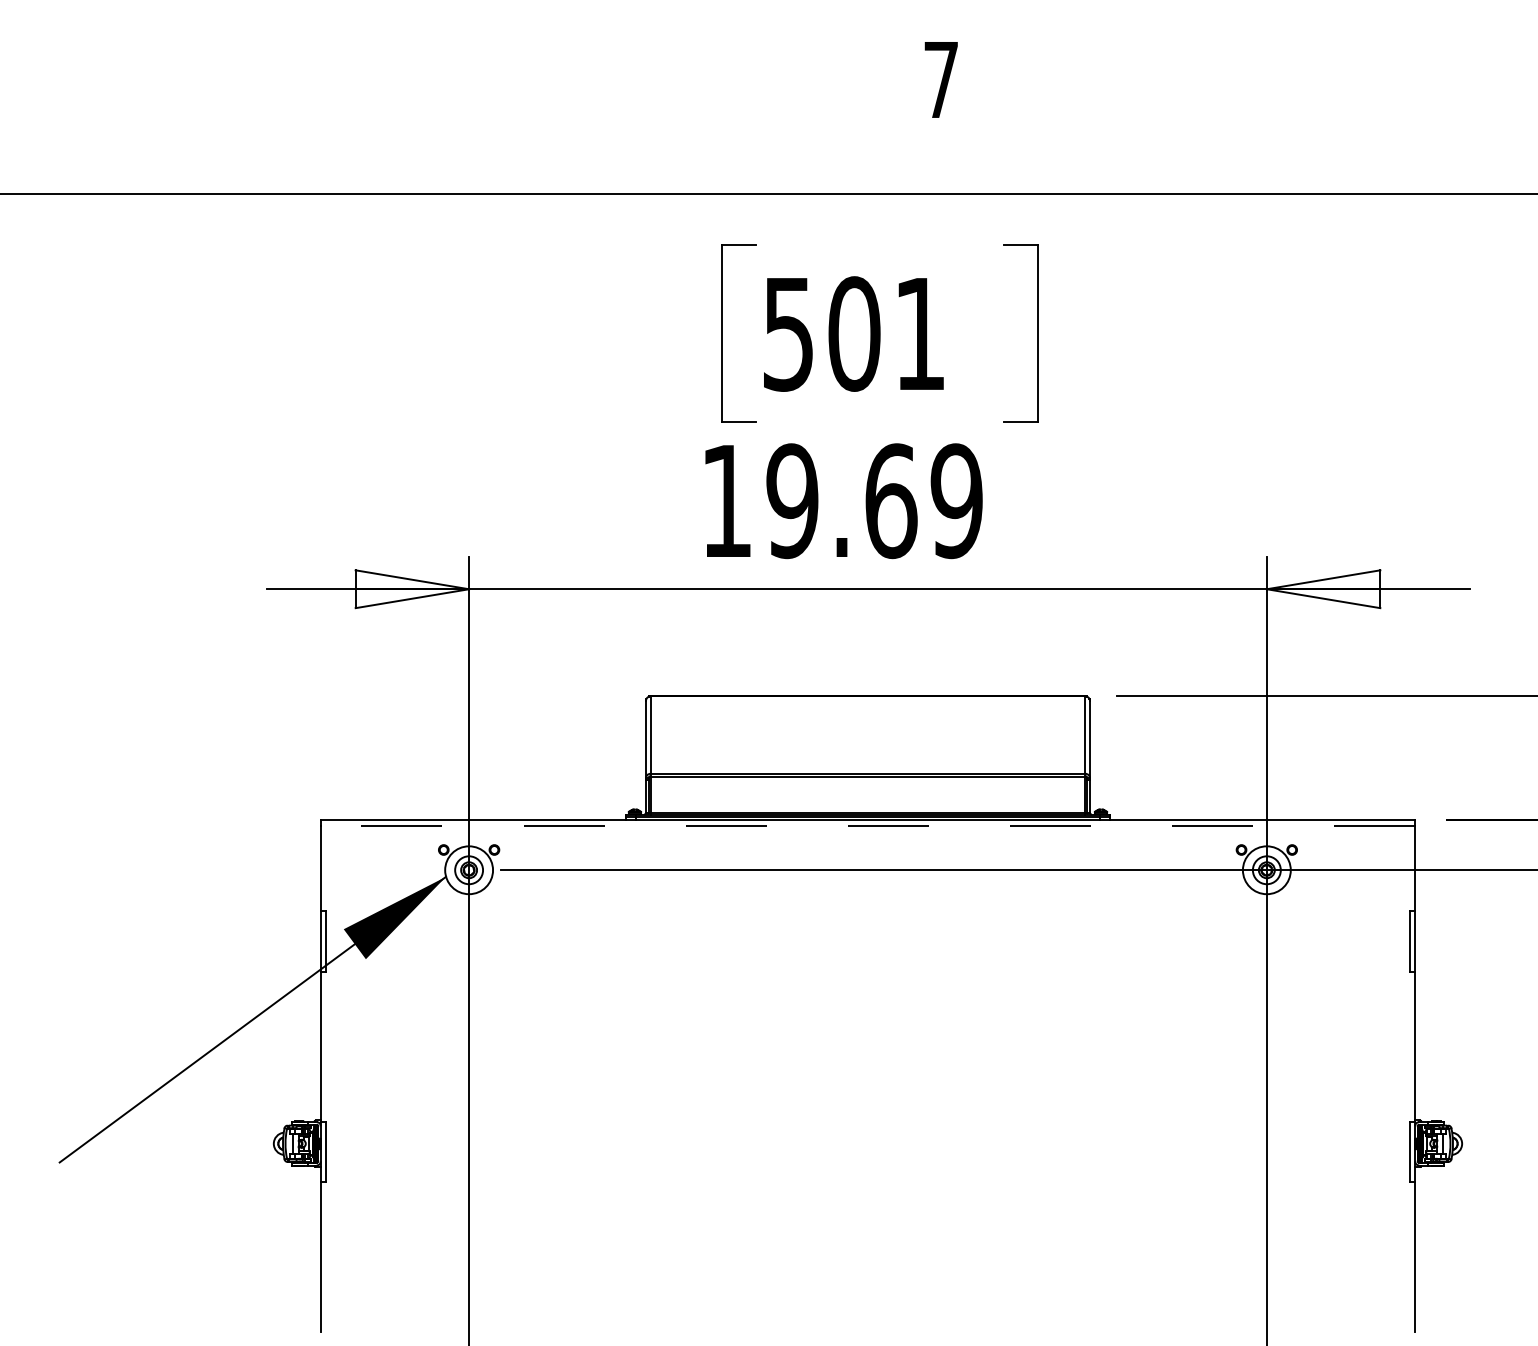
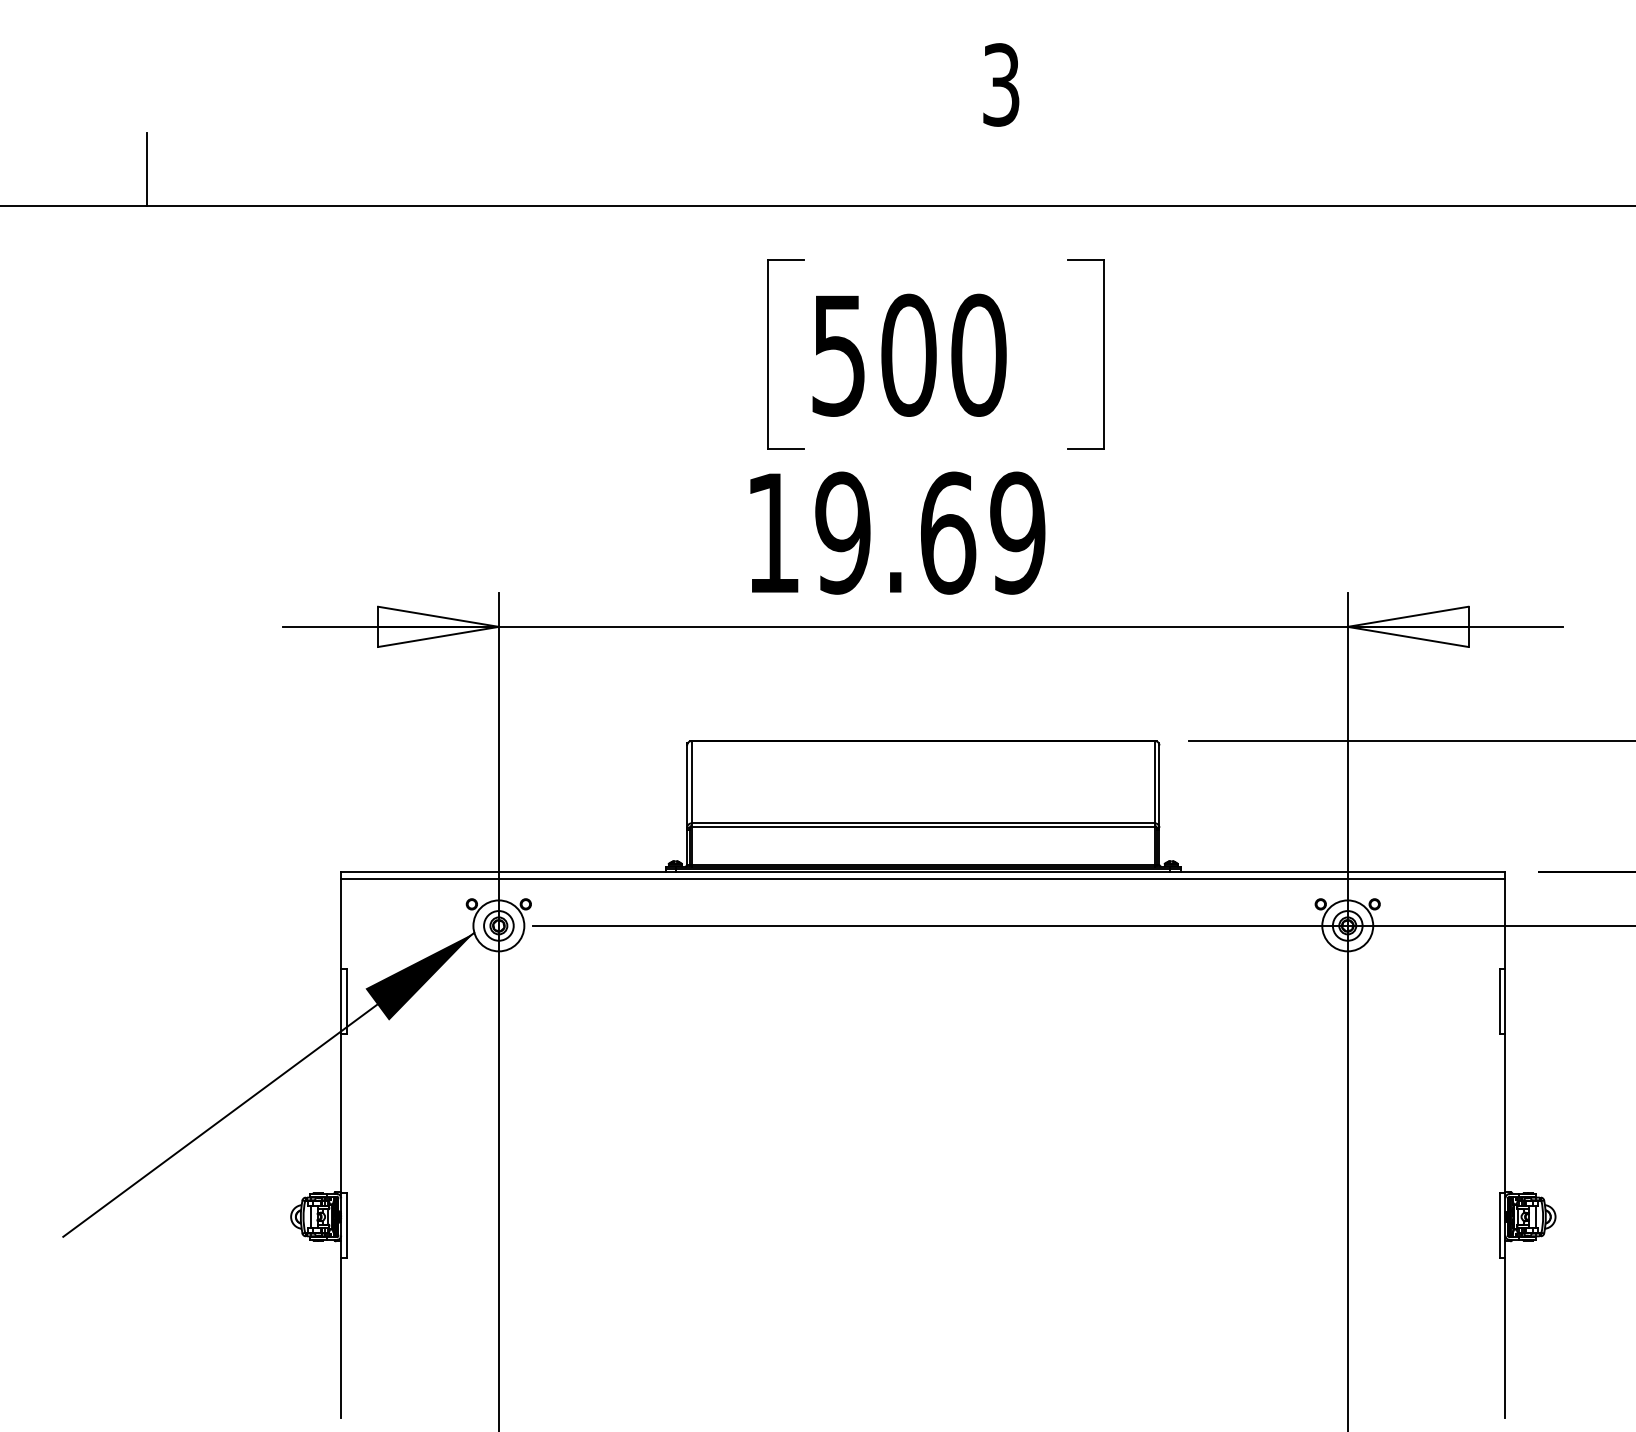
text: (941, 79) -> (1001, 84), 7 -> 3
line: (138, 159) -> (147, 169), added
text: (919, 333) -> (978, 354), 501 -> 500
line: (867, 825) -> (922, 878), dashed -> solid

